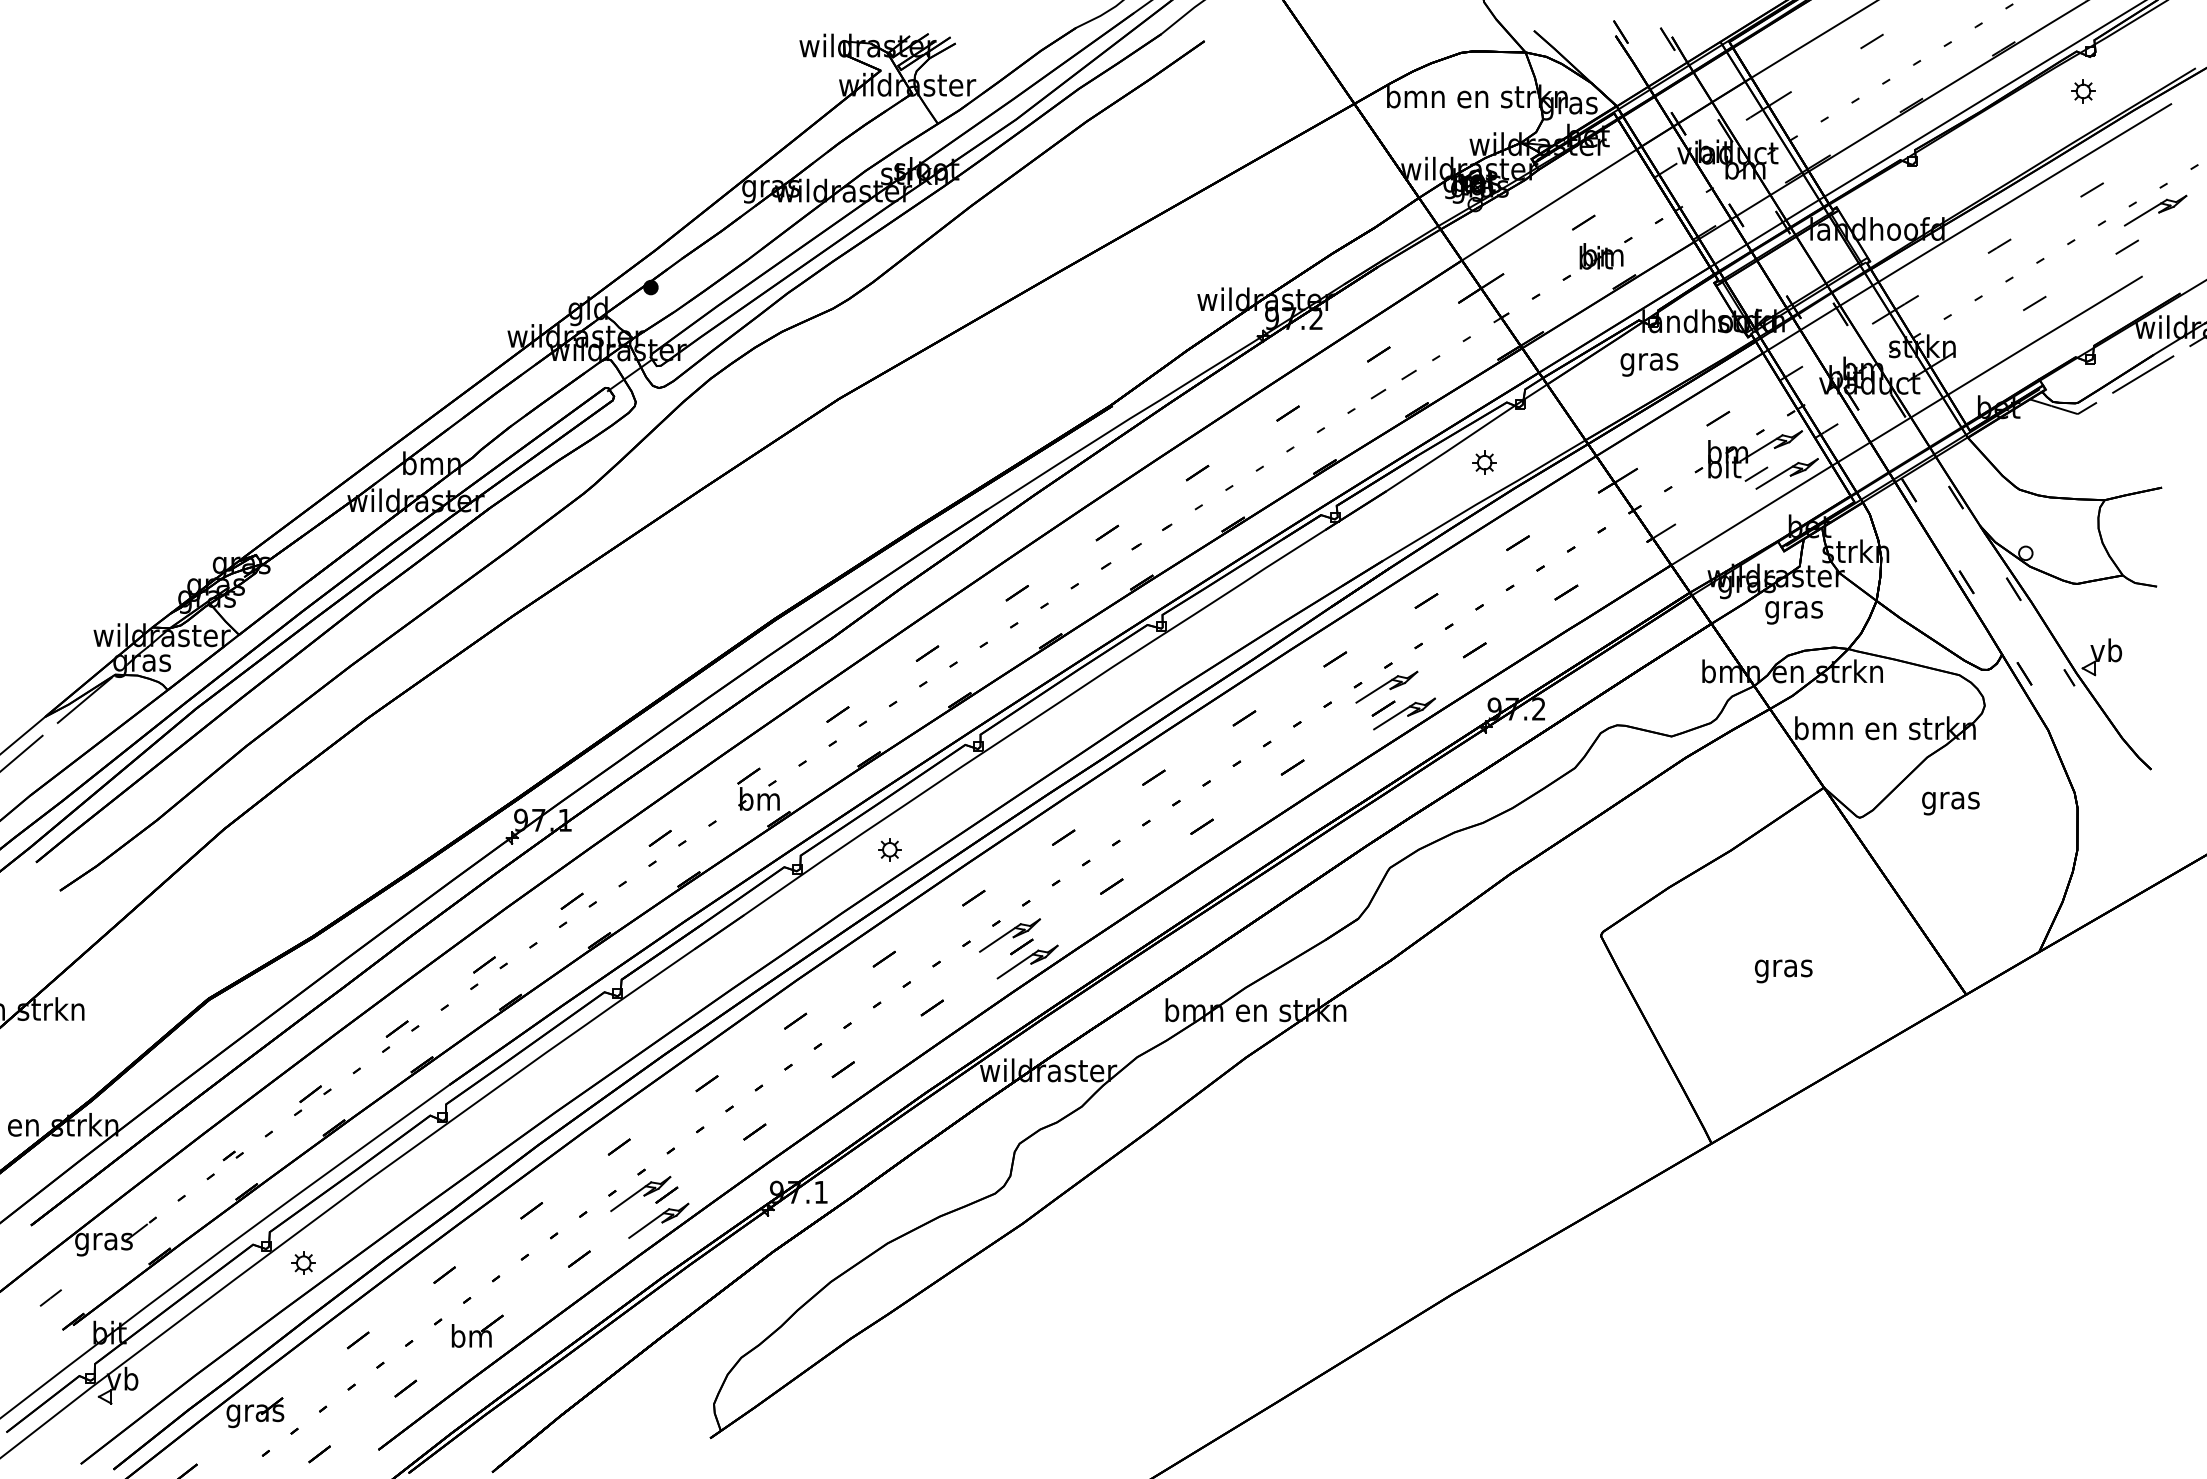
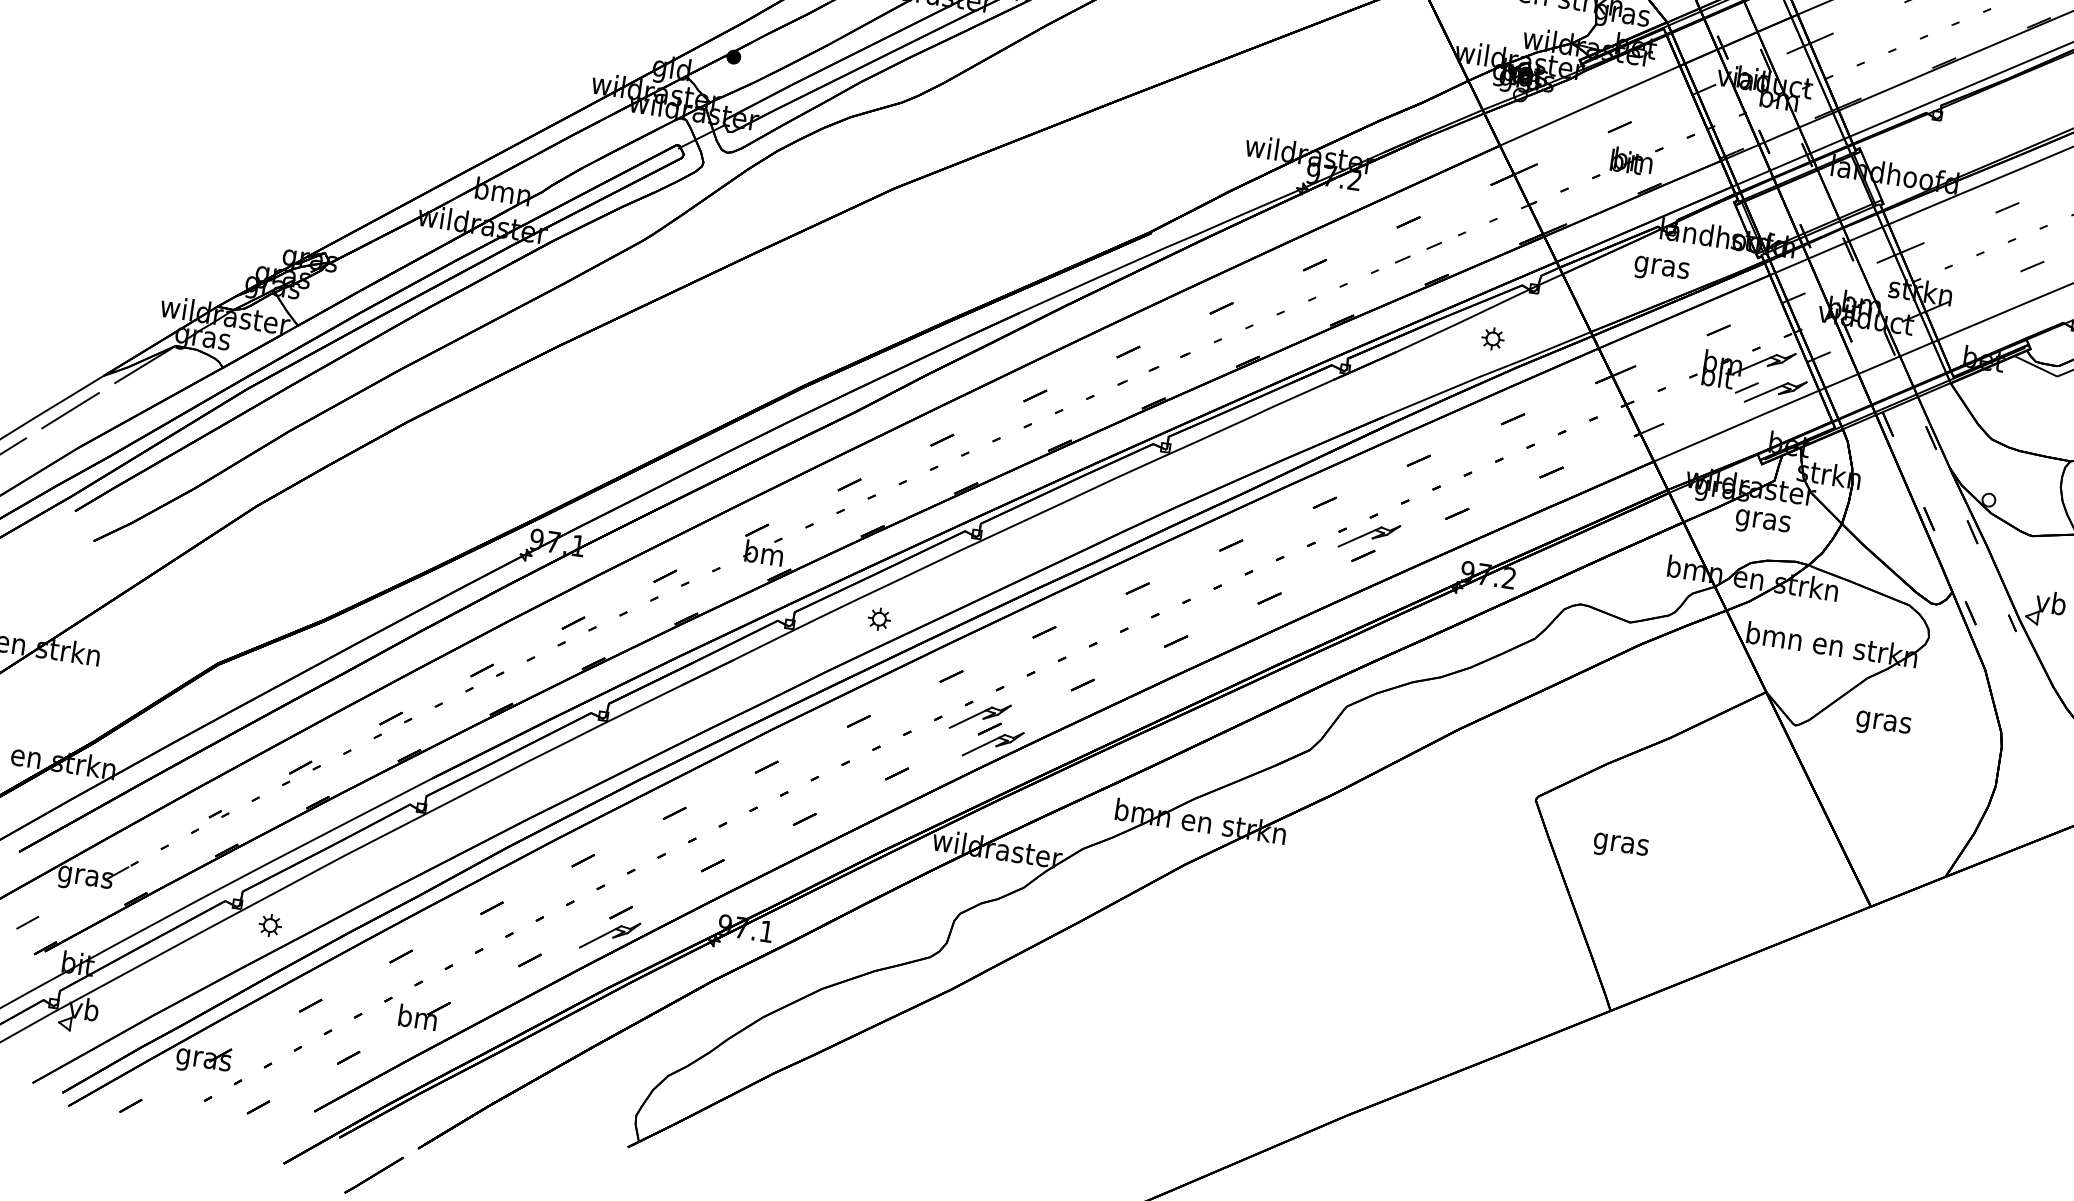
part: (1404, 713) -> (1382, 563), removed
text: (1783, 971) -> (1620, 847), moved
part: (640, 1194) -> (596, 908), removed

